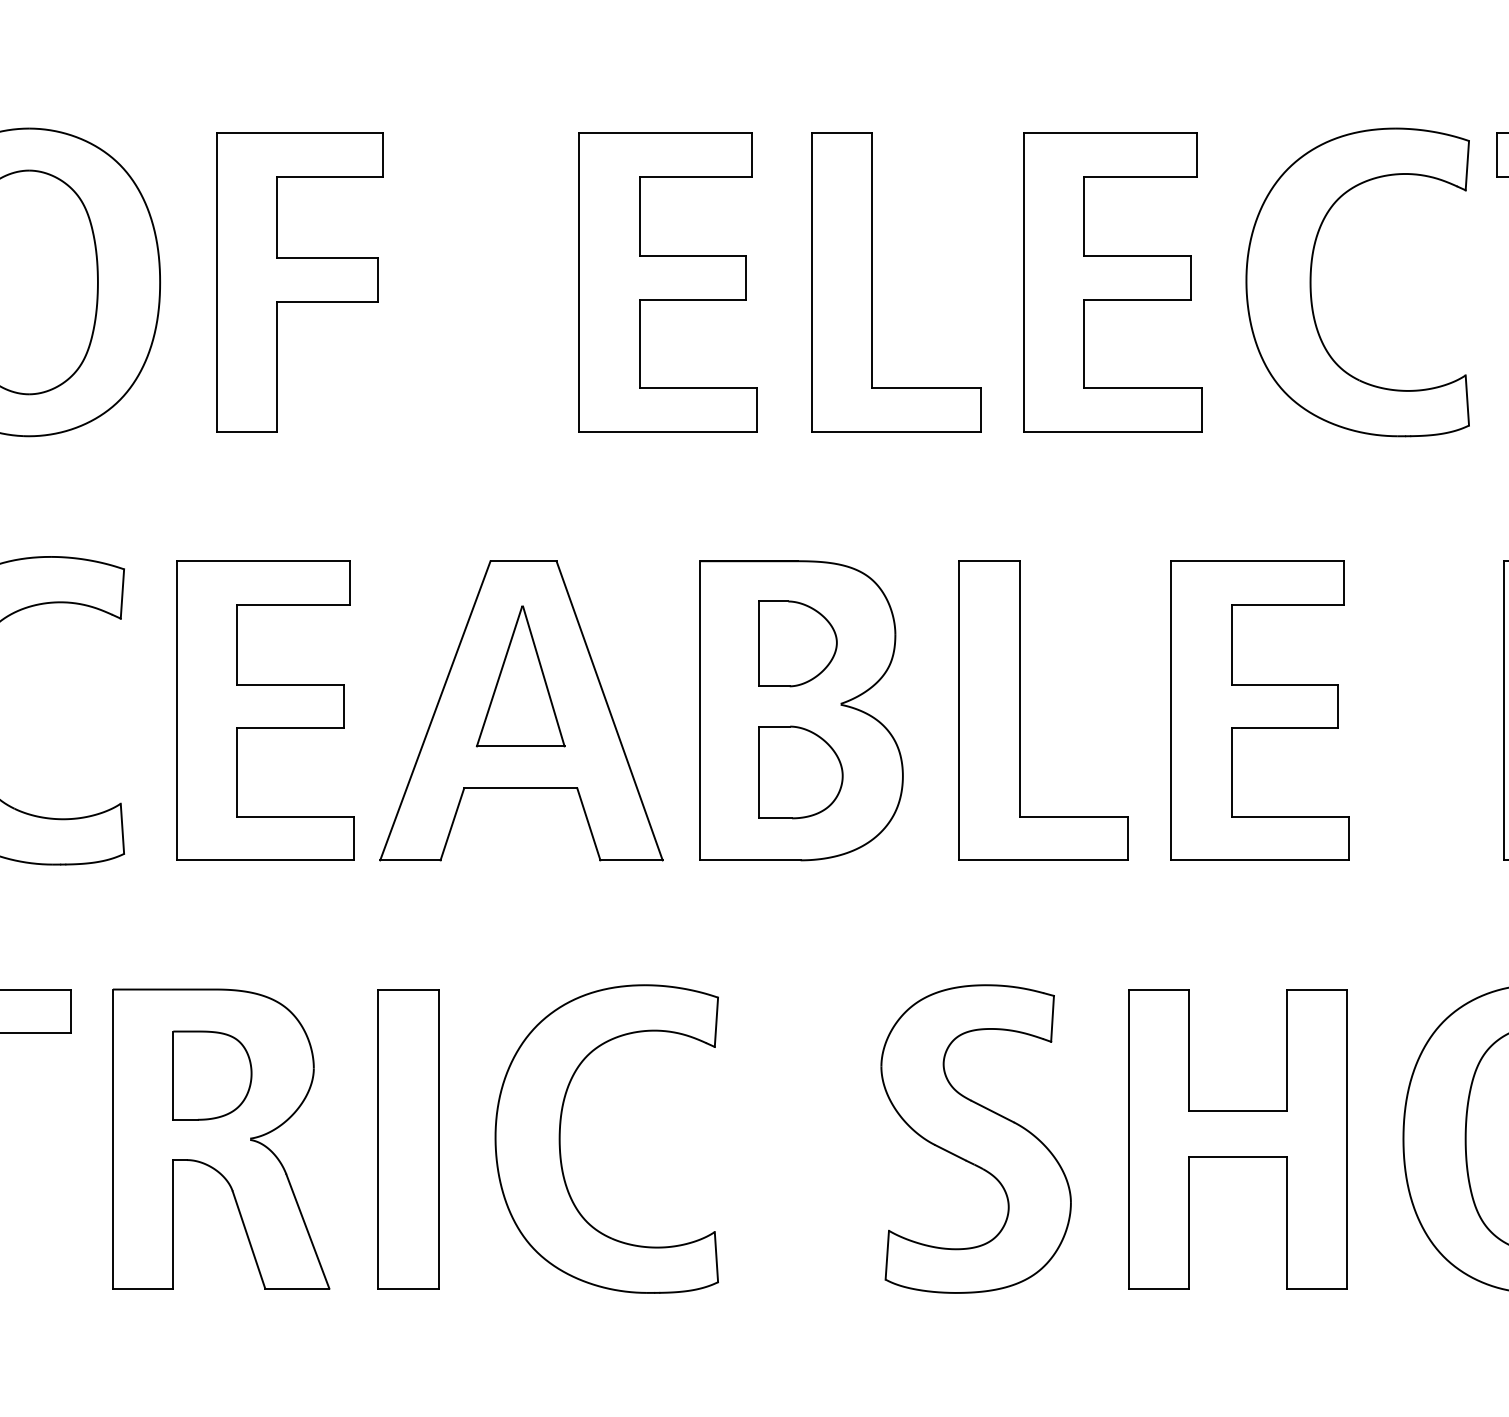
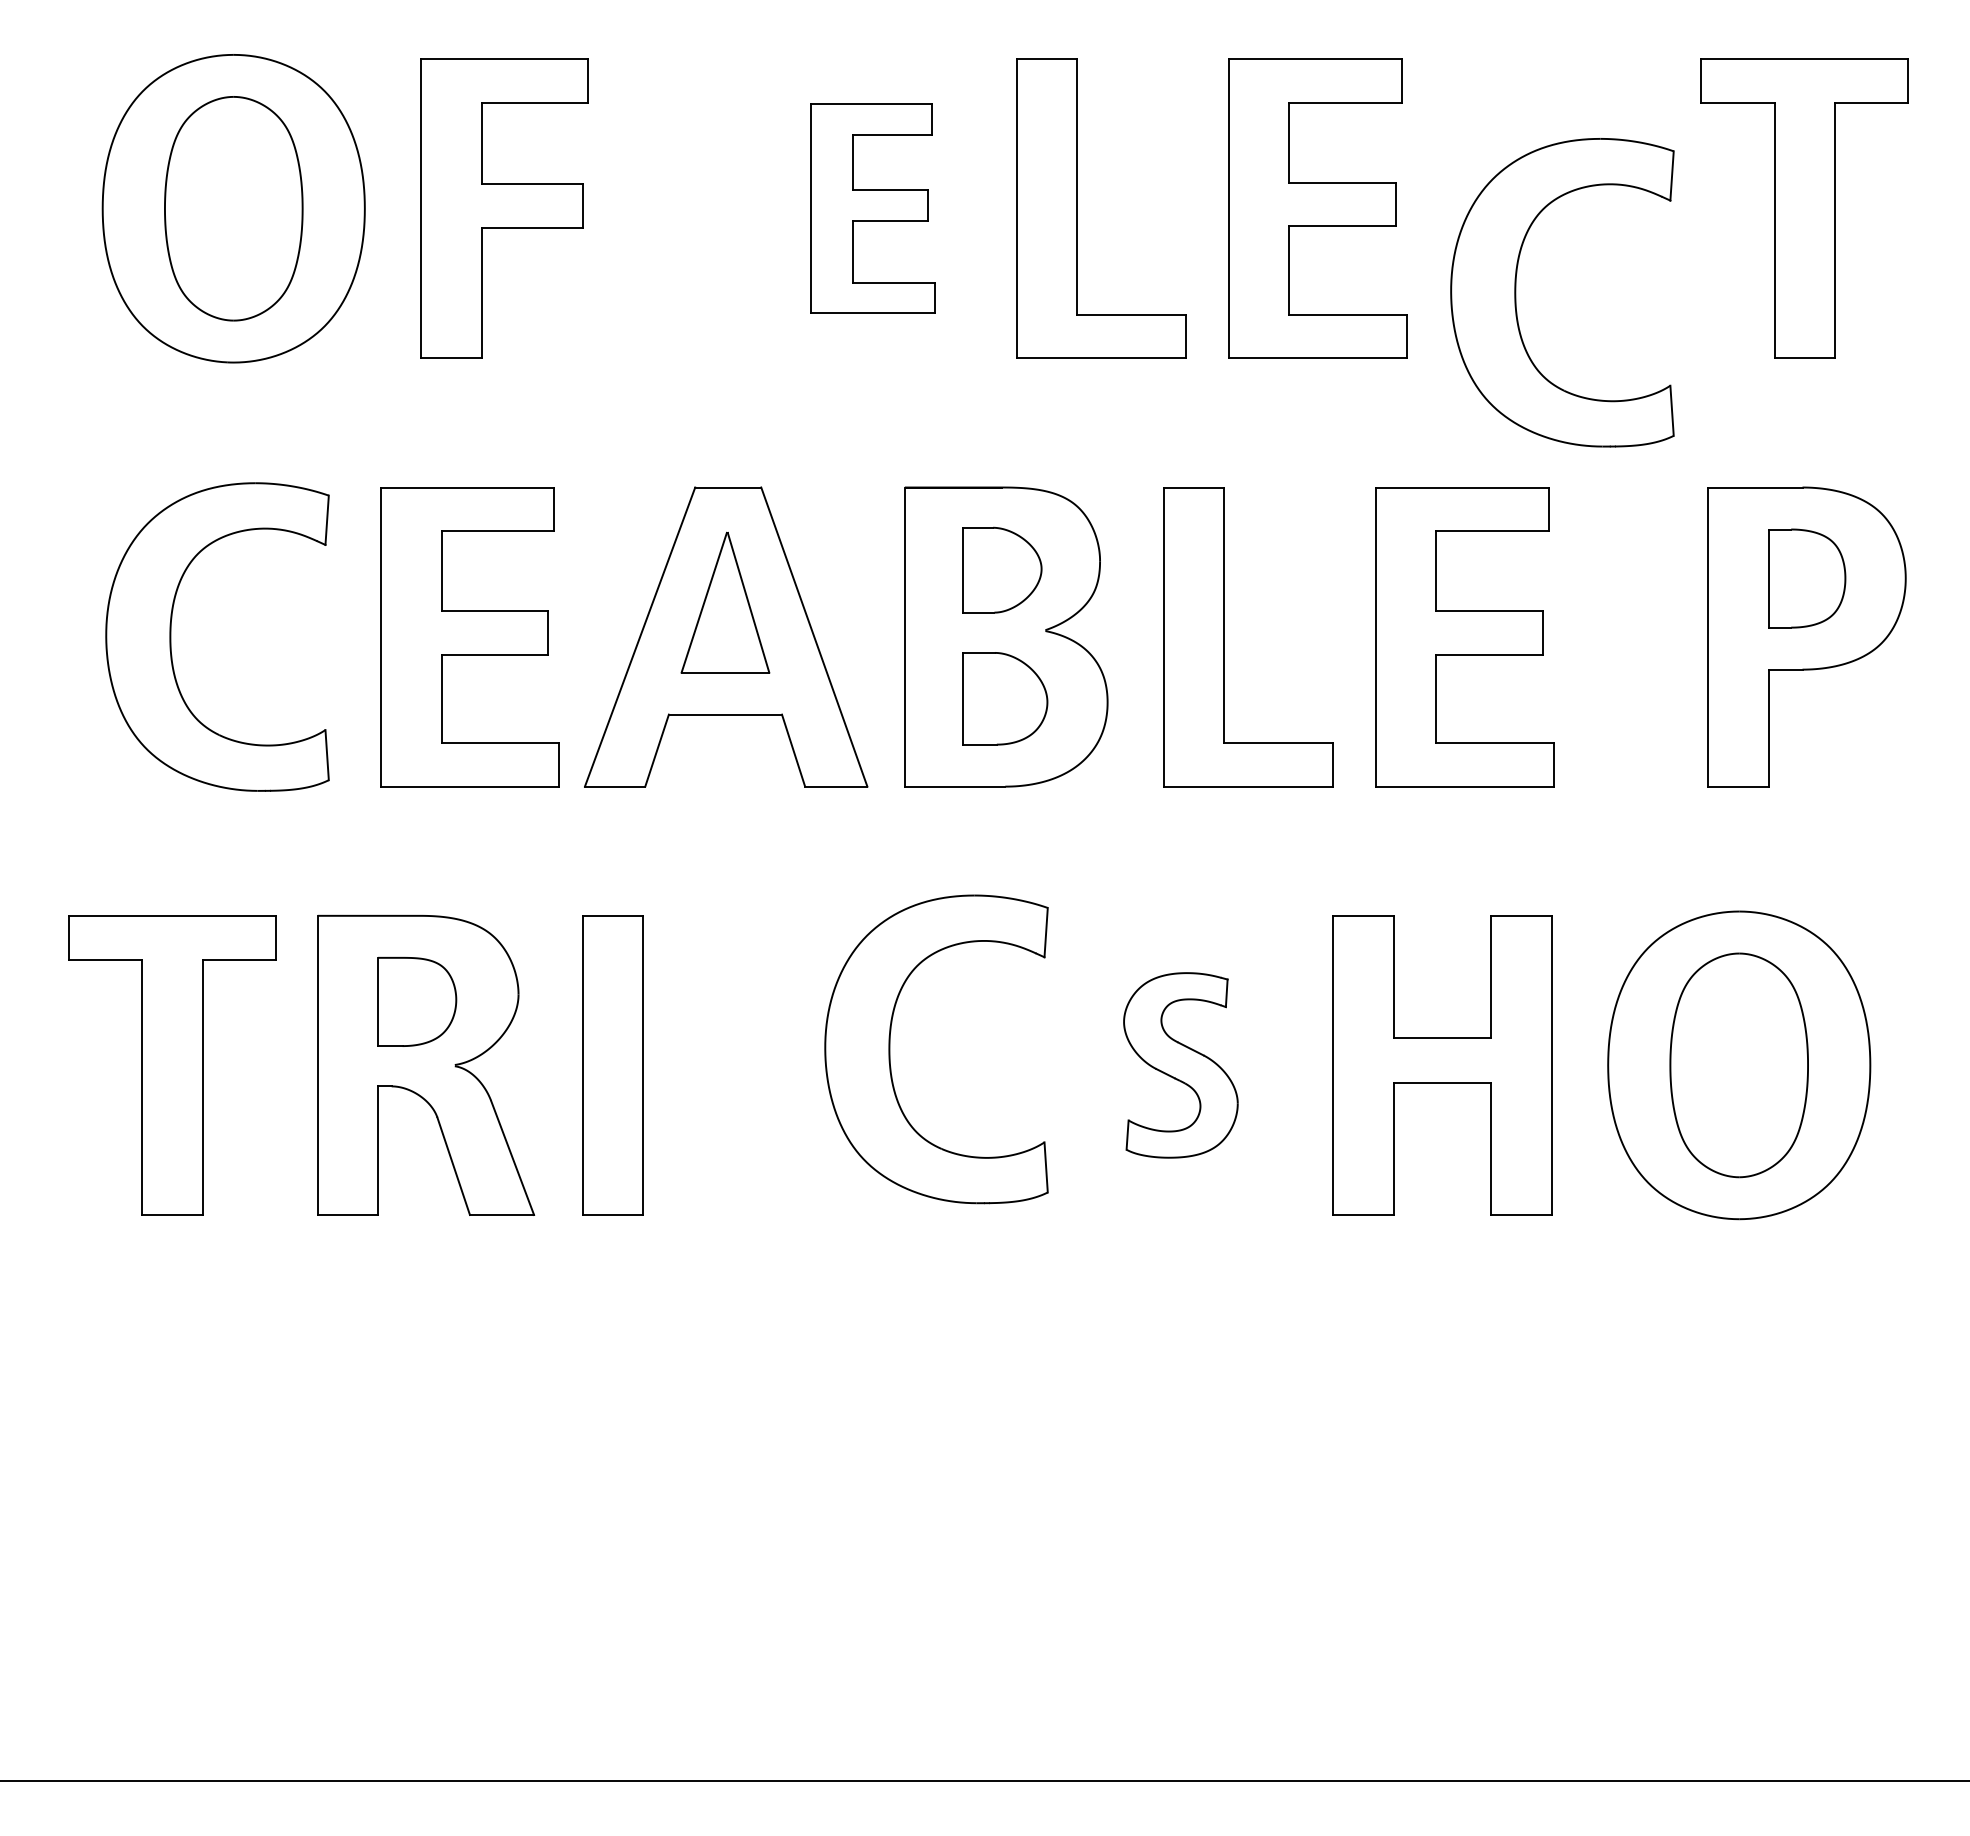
part: (667, 282) -> (872, 208), size x0.7
part: (1311, 282) -> (1516, 292), moved
part: (560, 1139) -> (890, 1049), moved
part: (975, 1139) -> (1180, 1065), size x0.6

